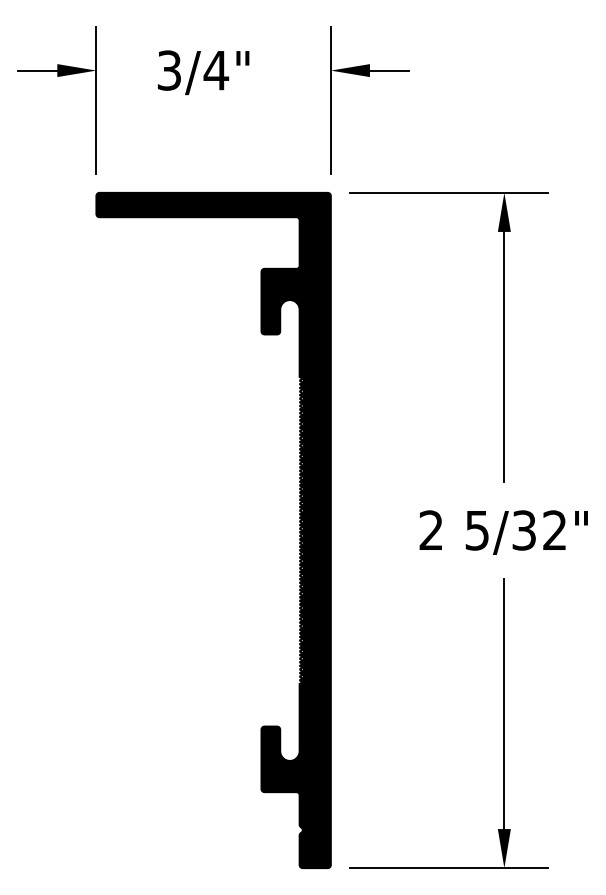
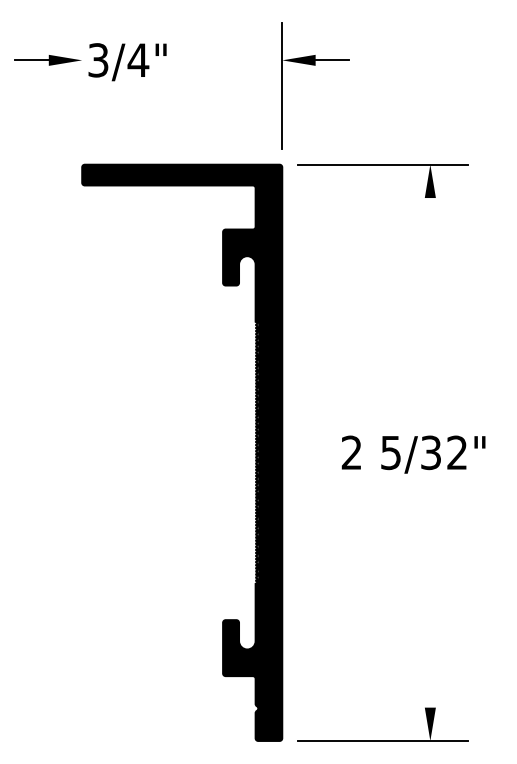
text: (203, 72) -> (127, 61), moved
line: (96, 100) -> (82, 85), removed
line: (504, 356) -> (430, 304), removed
text: (503, 532) -> (413, 454), moved
line: (504, 703) -> (430, 600), removed

